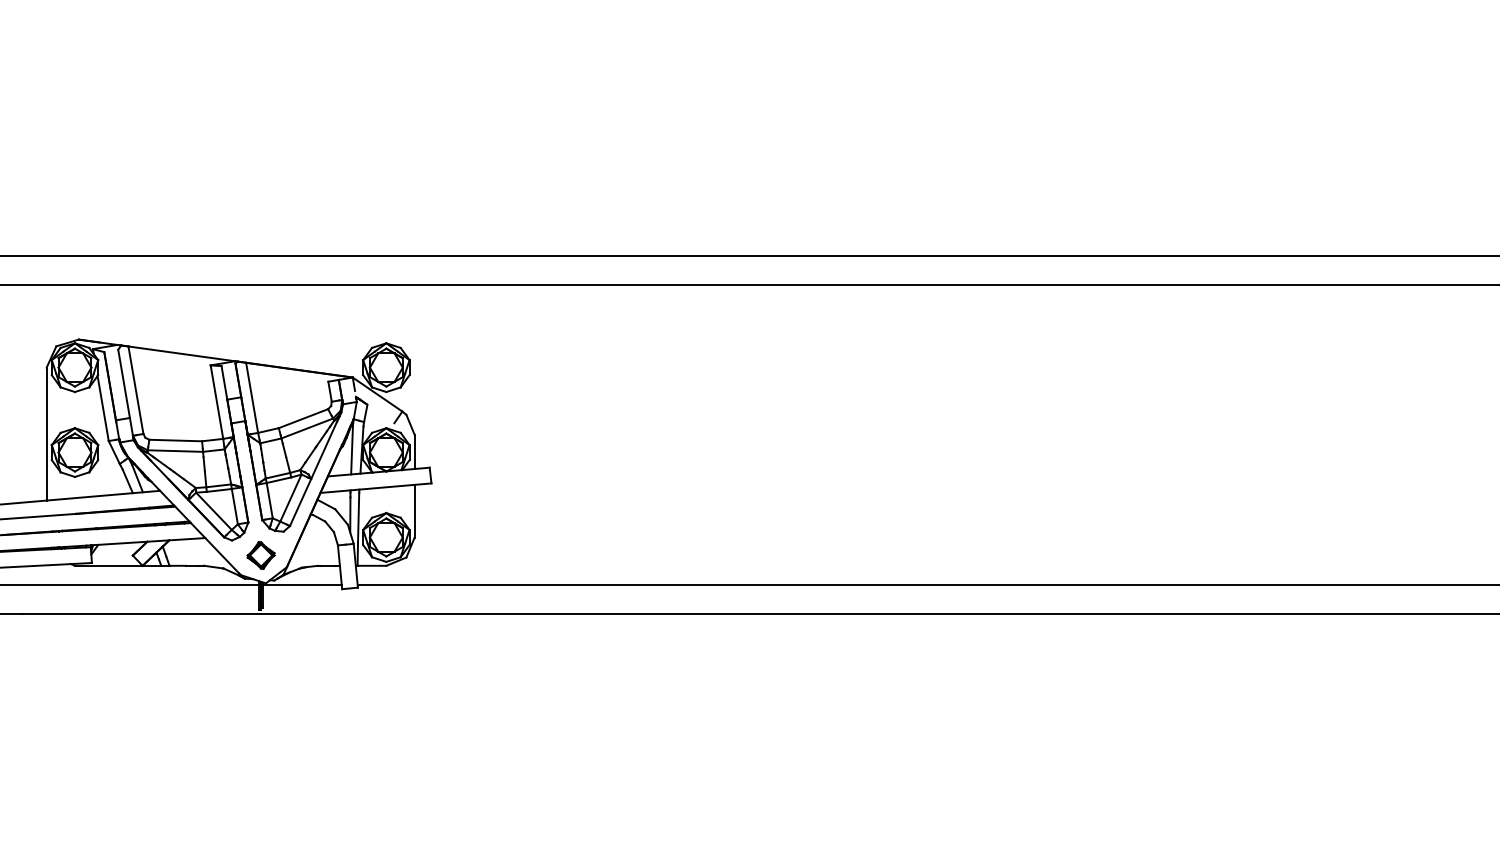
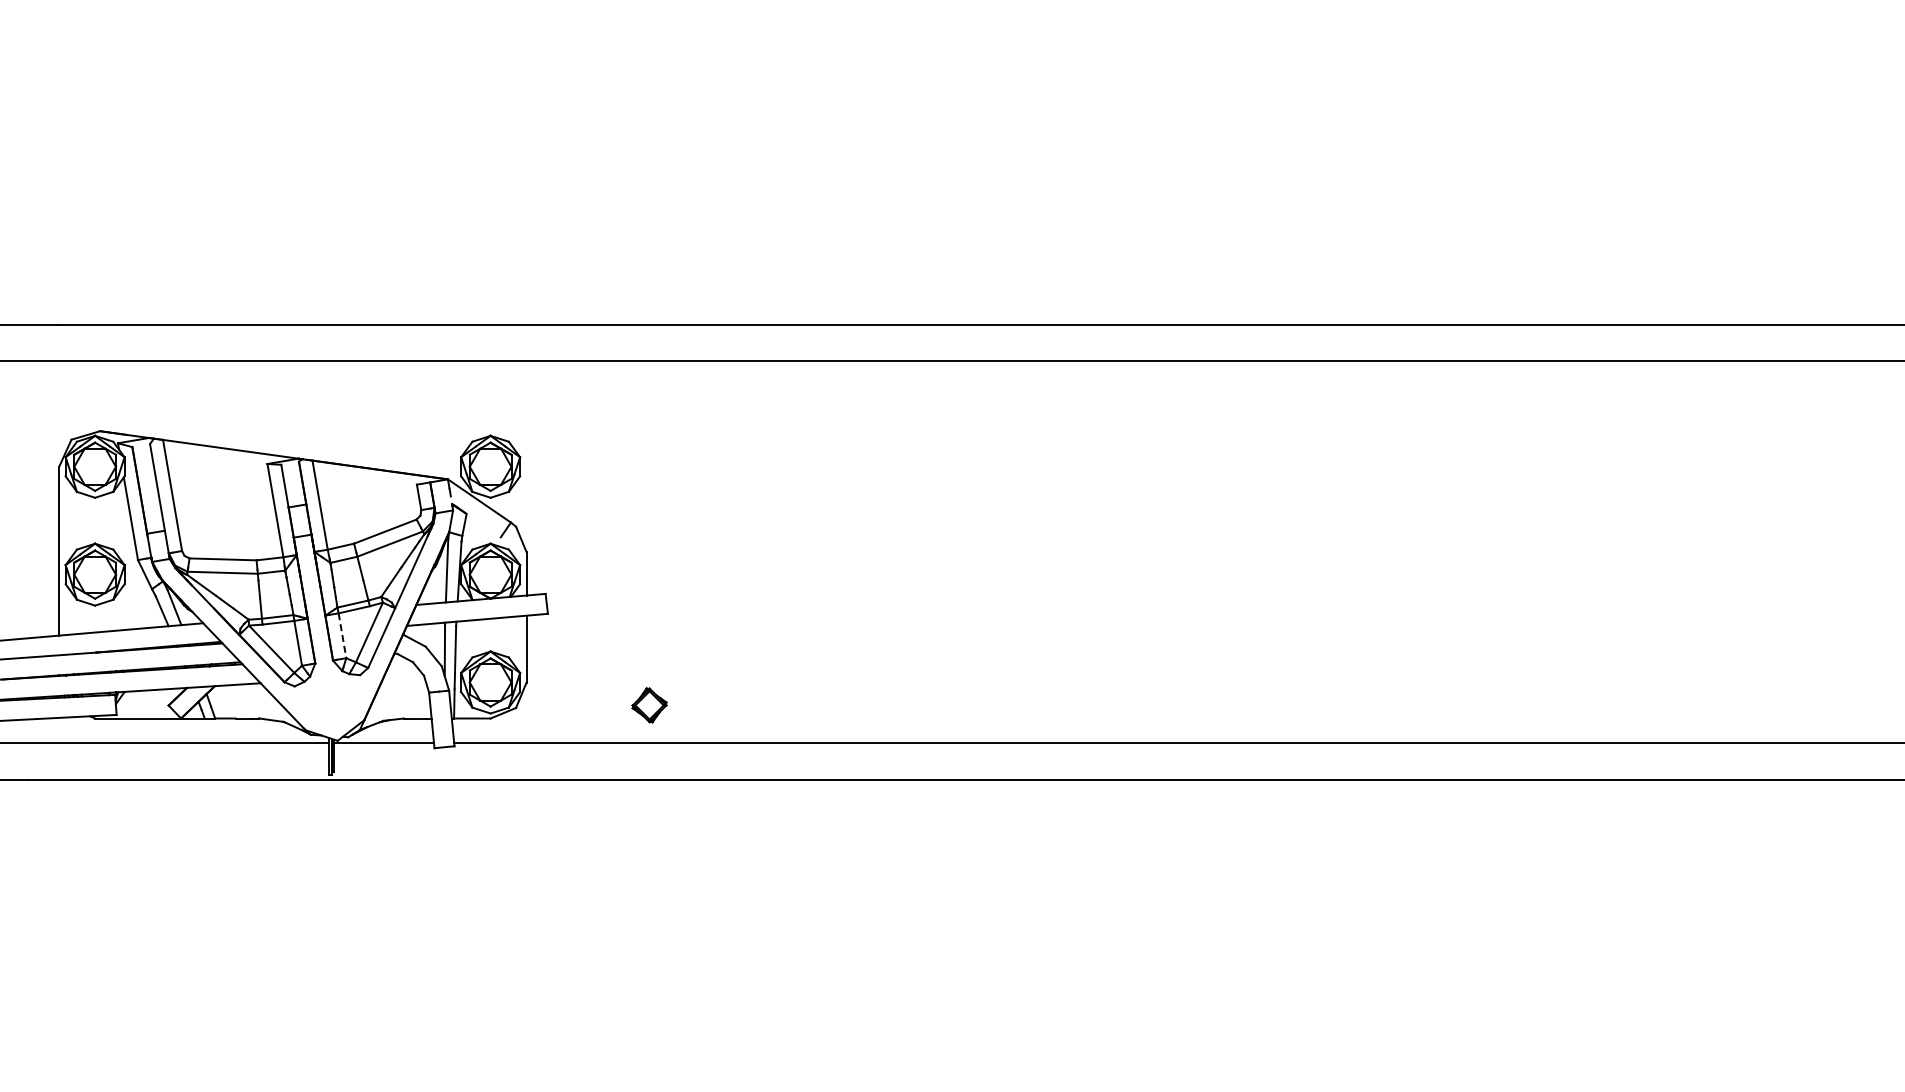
line: (269, 500) -> (342, 635), solid -> dashed
part: (261, 555) -> (649, 705), moved

